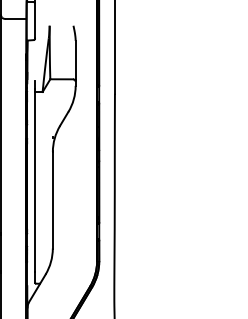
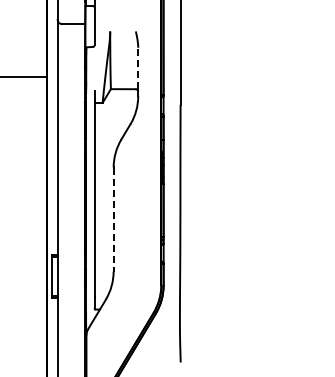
line: (75, 60) -> (138, 68), solid -> dashed
line: (52, 201) -> (113, 220), solid -> dashed

